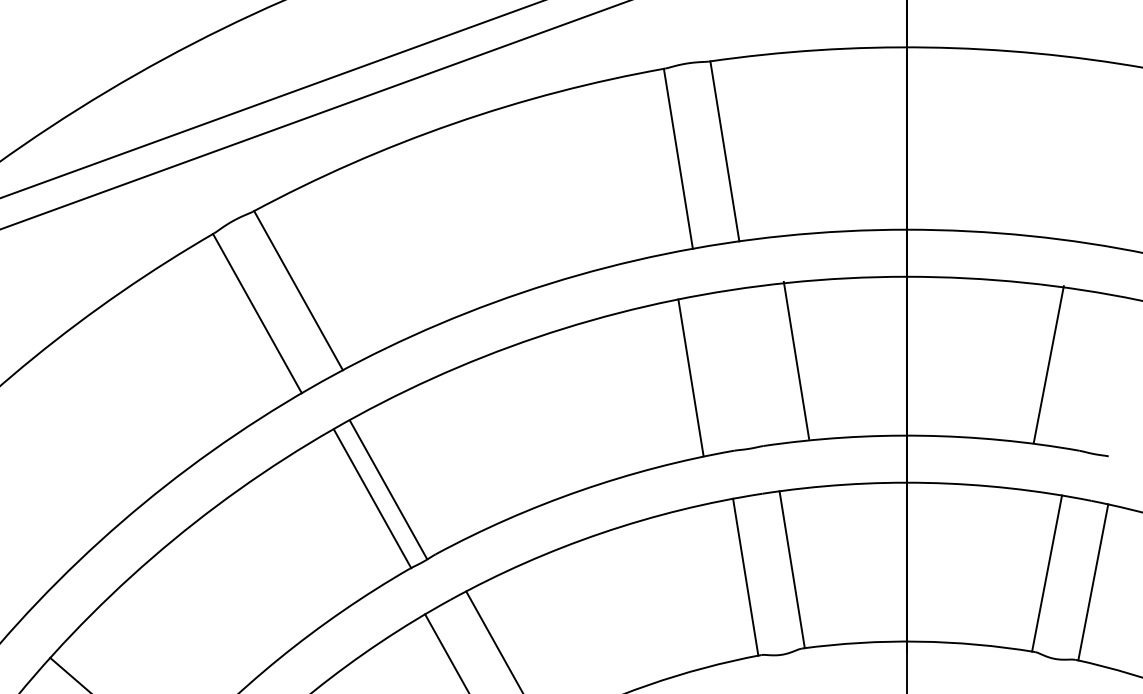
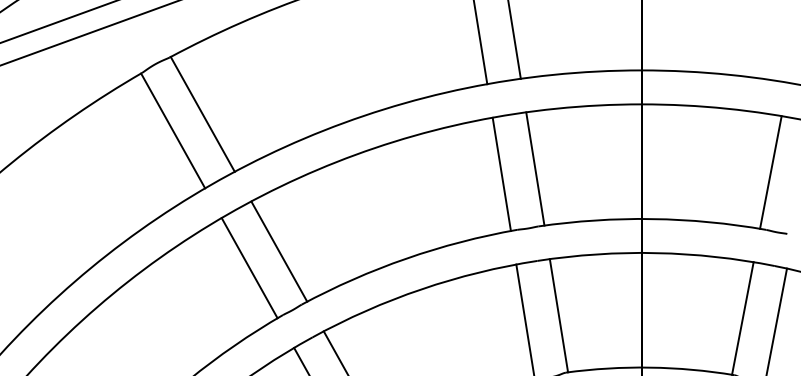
line: (796, 359) -> (535, 168), moved
line: (1048, 364) -> (770, 172), moved
line: (690, 377) -> (501, 174), moved
line: (388, 489) -> (249, 267), moved
line: (372, 498) -> (279, 251), moved

